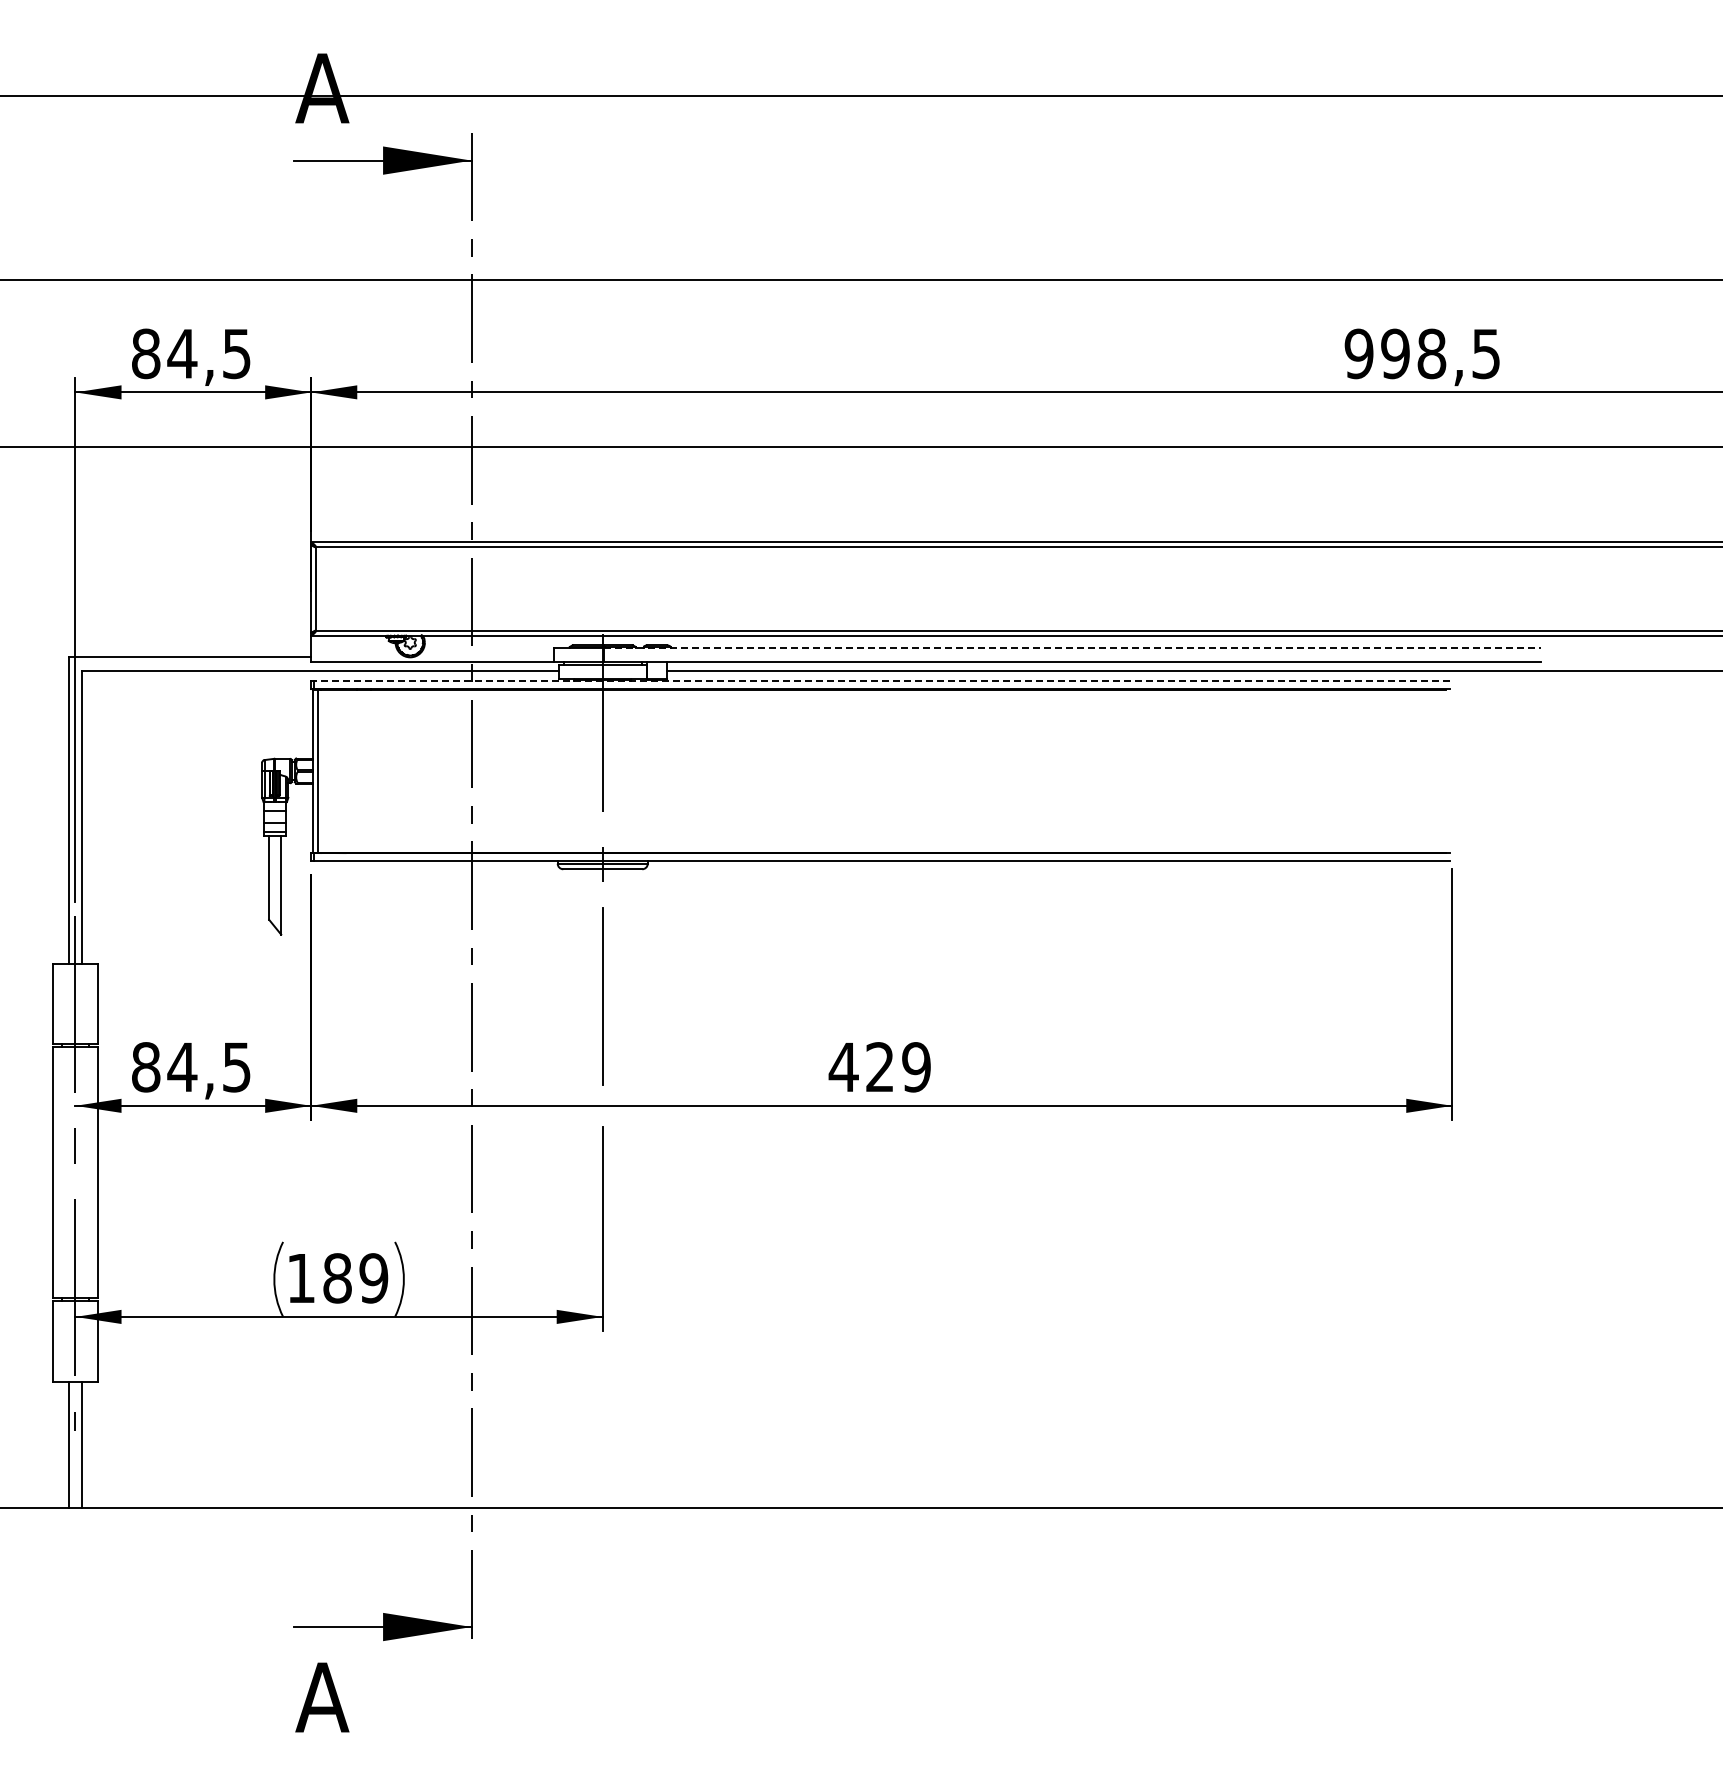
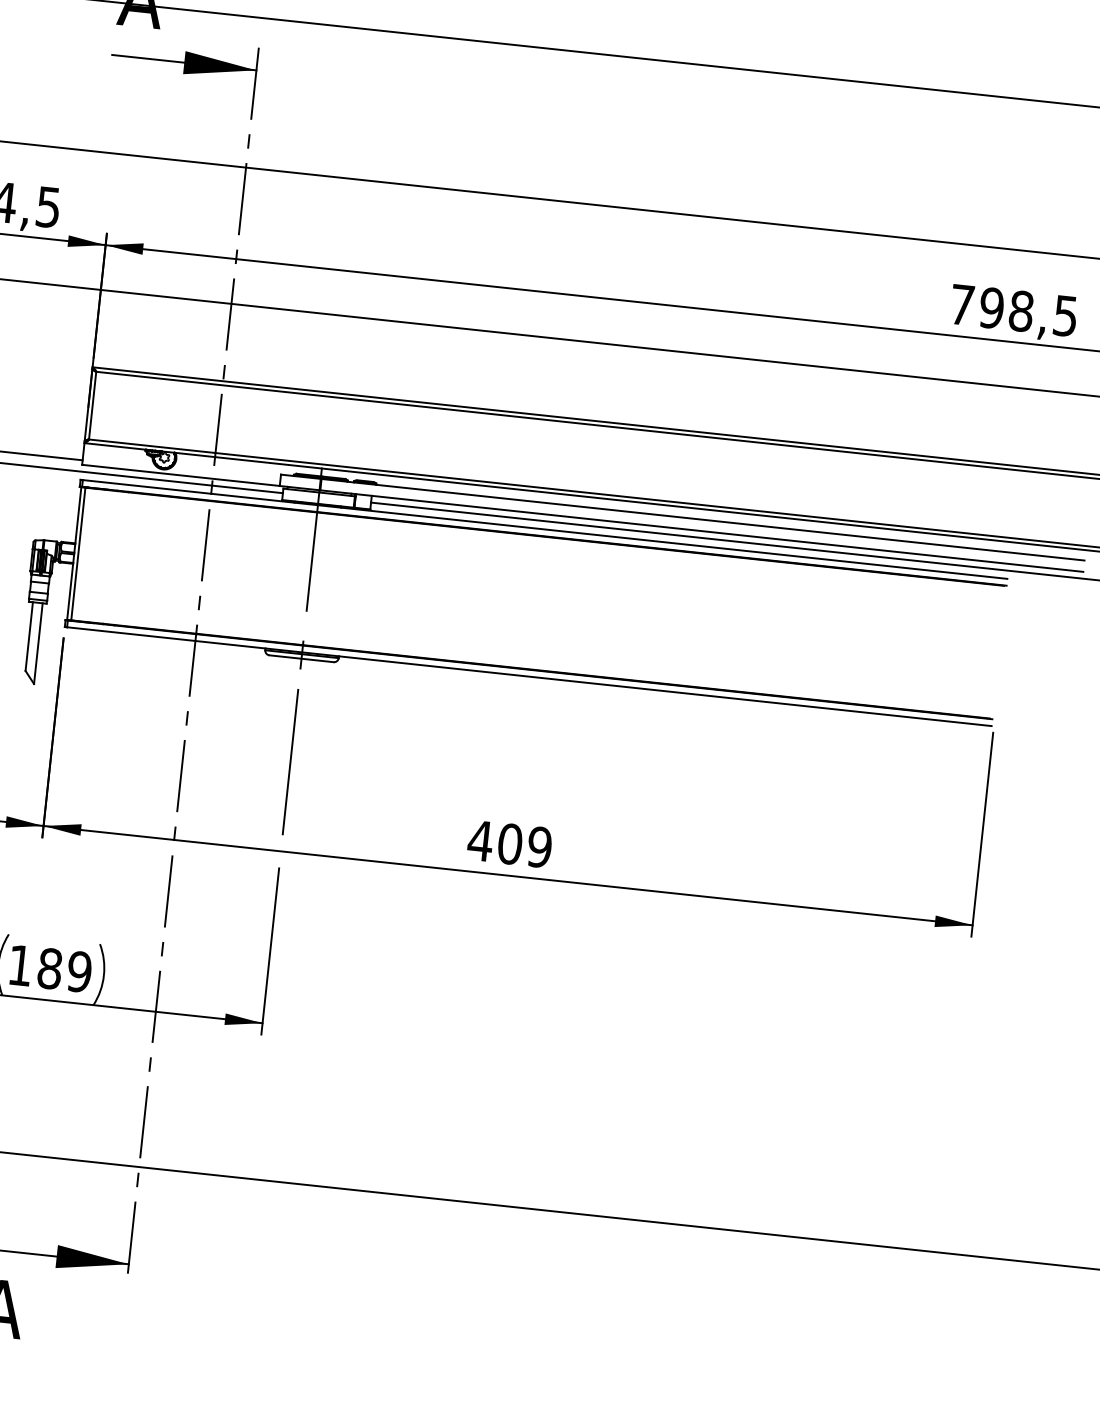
text: (1358, 353) -> (961, 304), 998,5 -> 798,5
line: (1072, 648) -> (703, 519), dashed -> solid
line: (881, 680) -> (544, 529), dashed -> solid
text: (880, 1067) -> (510, 844), 429 -> 409

